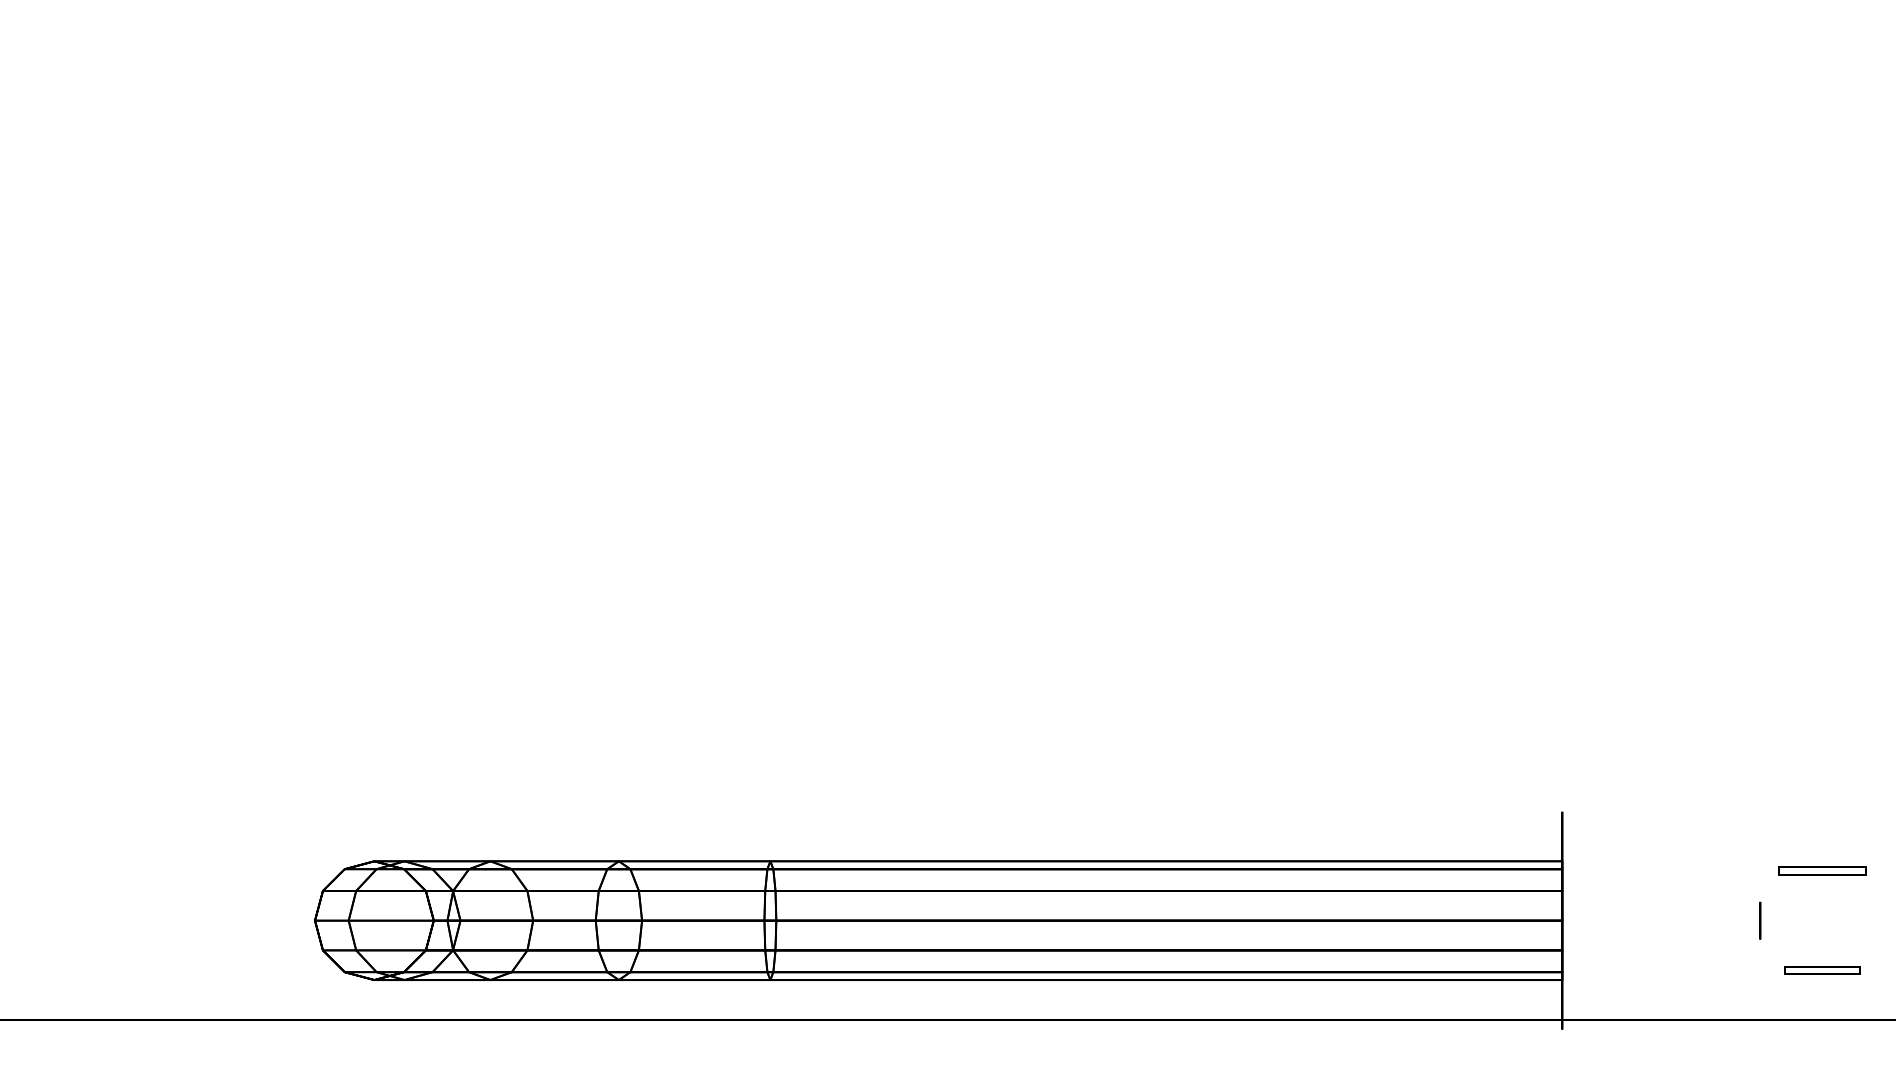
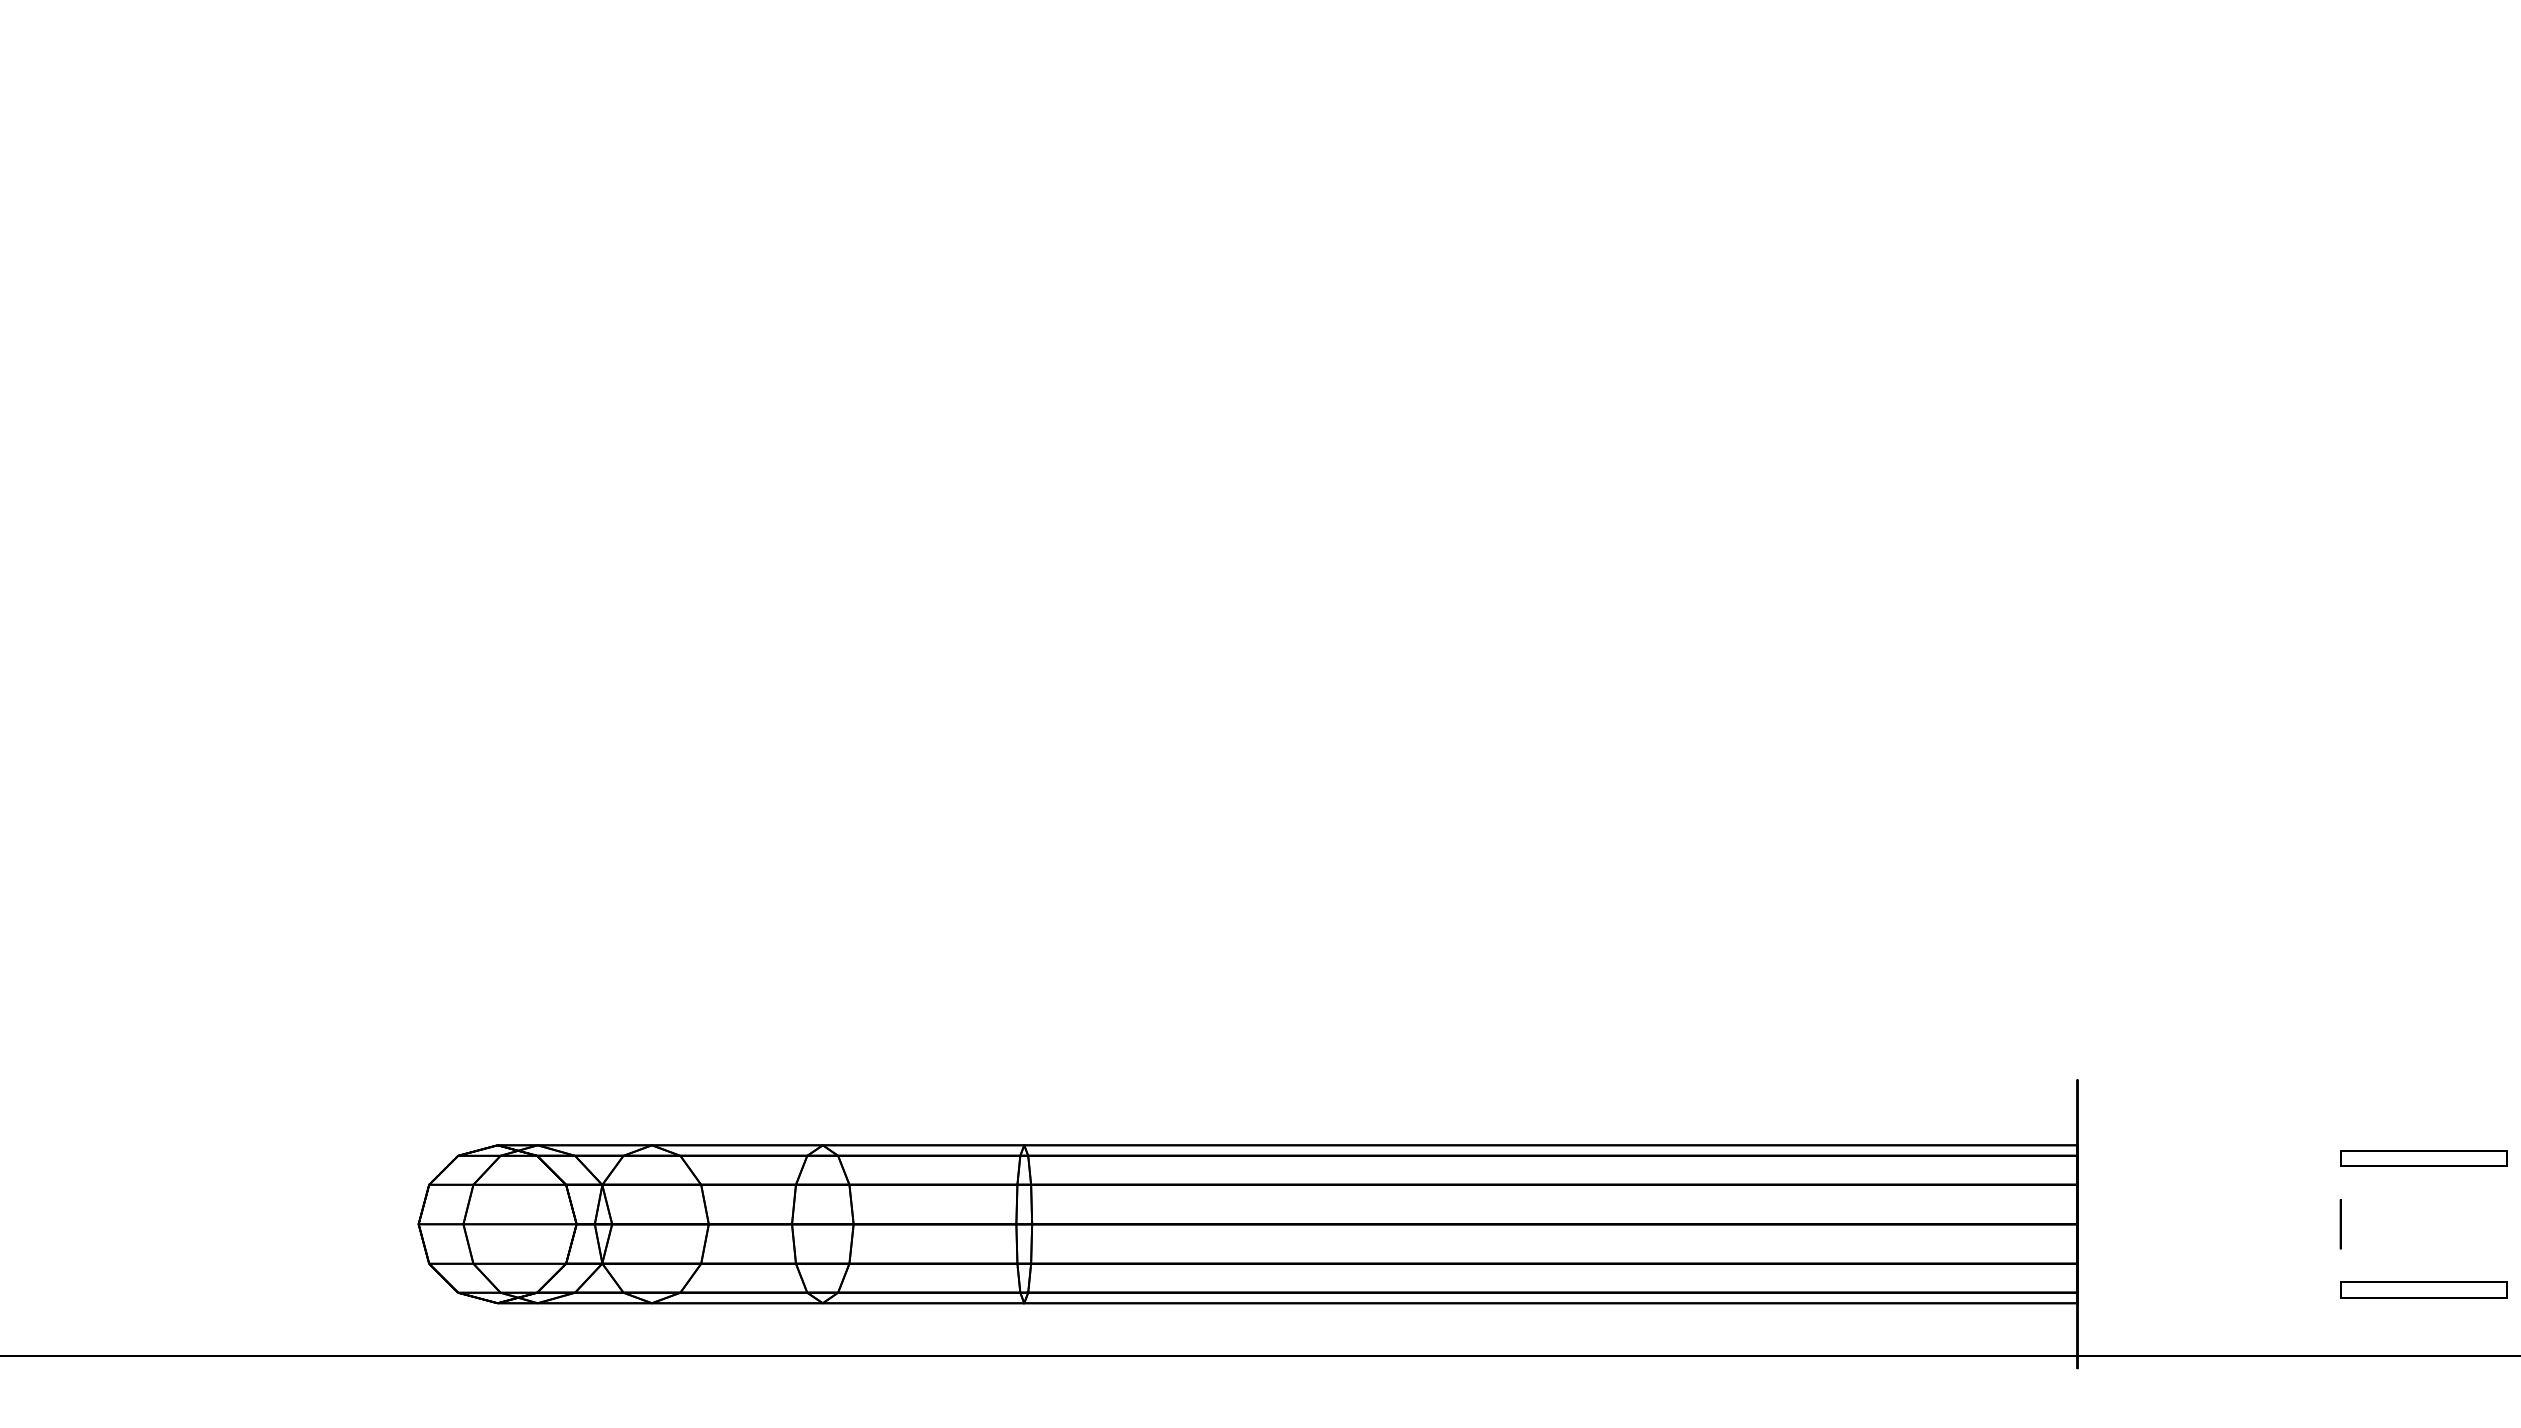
part: (1822, 871) -> (2423, 1158), size x1.43
part: (1822, 969) -> (2423, 1289), size x1.67

